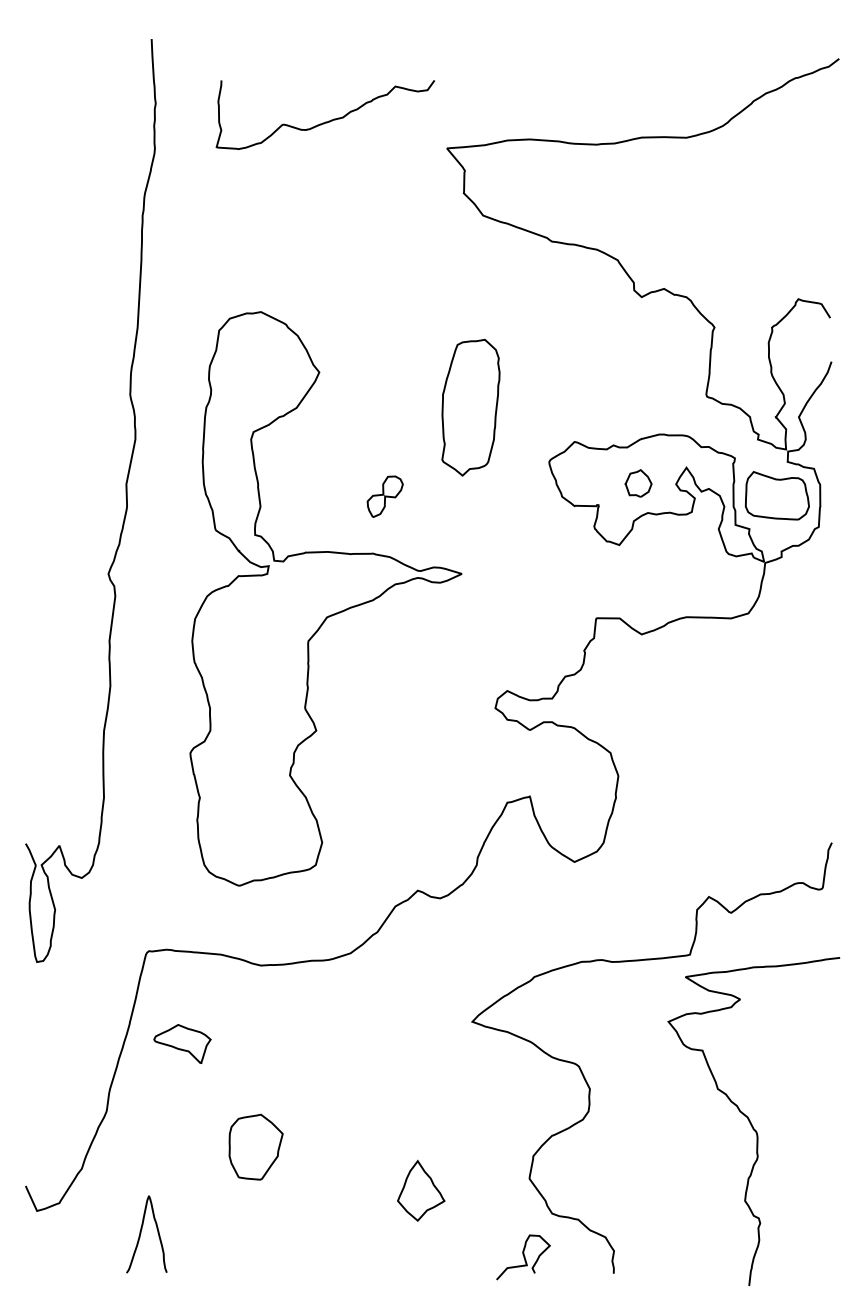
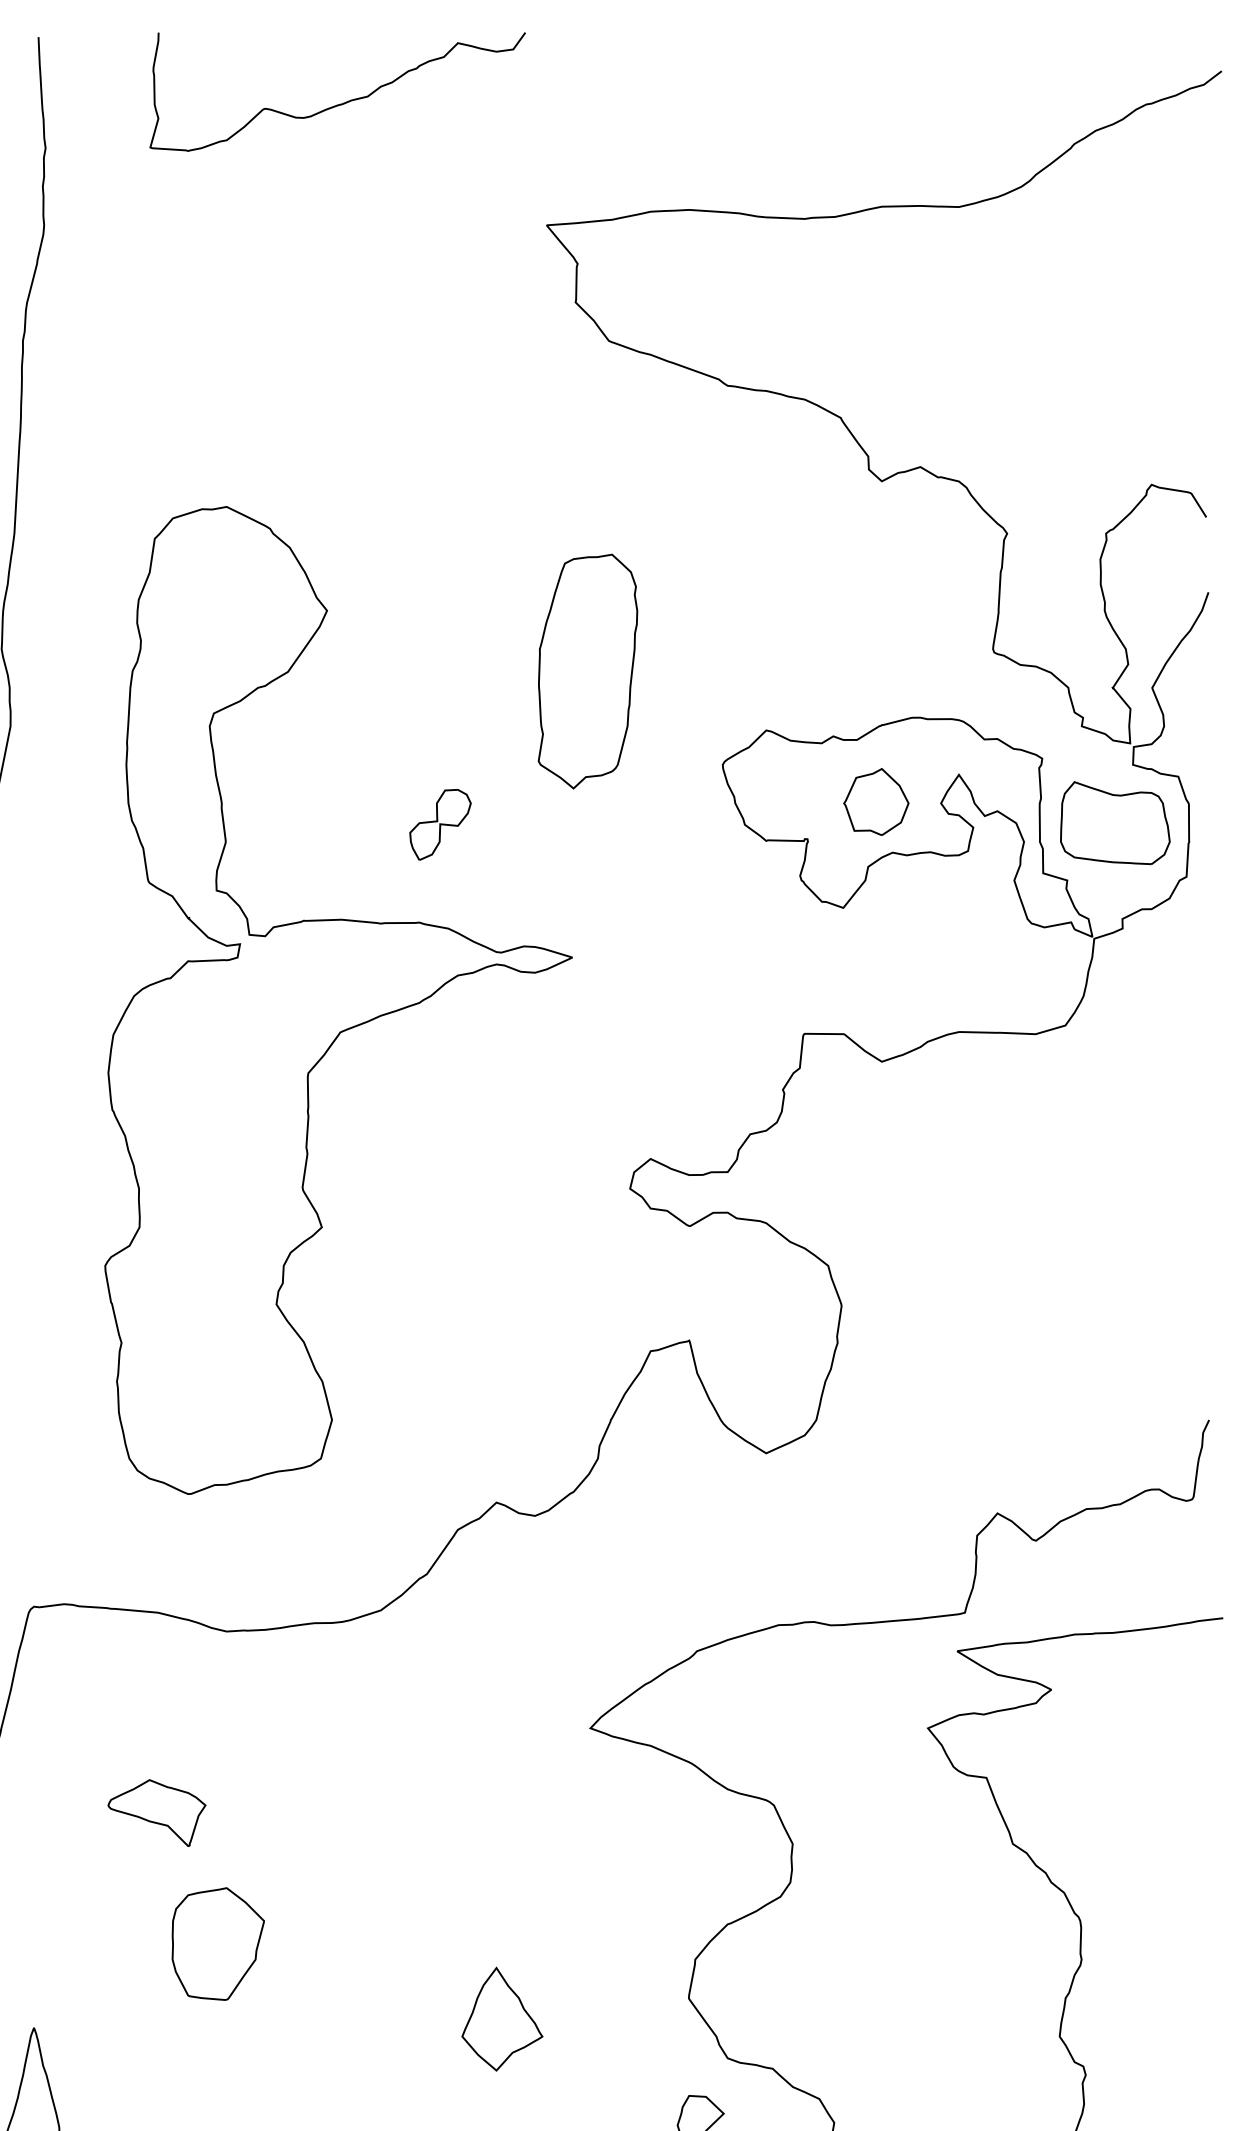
curve: (325, 121) -> (337, 103), moved
part: (638, 483) -> (876, 801), size x1.43
part: (182, 1043) -> (156, 1812), moved

